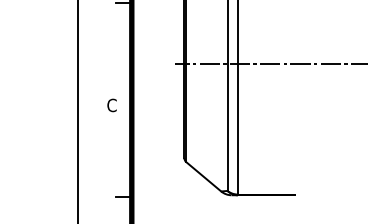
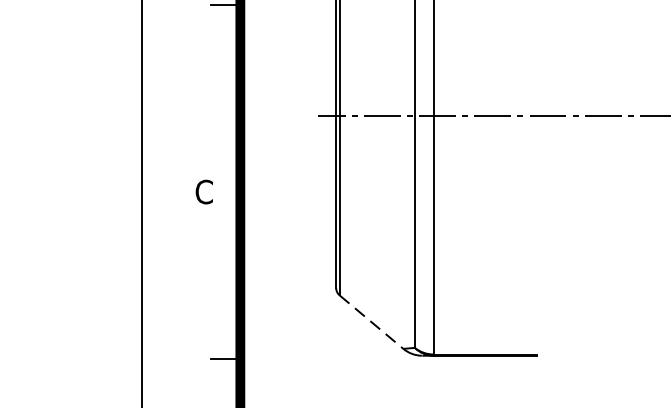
line: (203, 176) -> (371, 321), solid -> dashed

